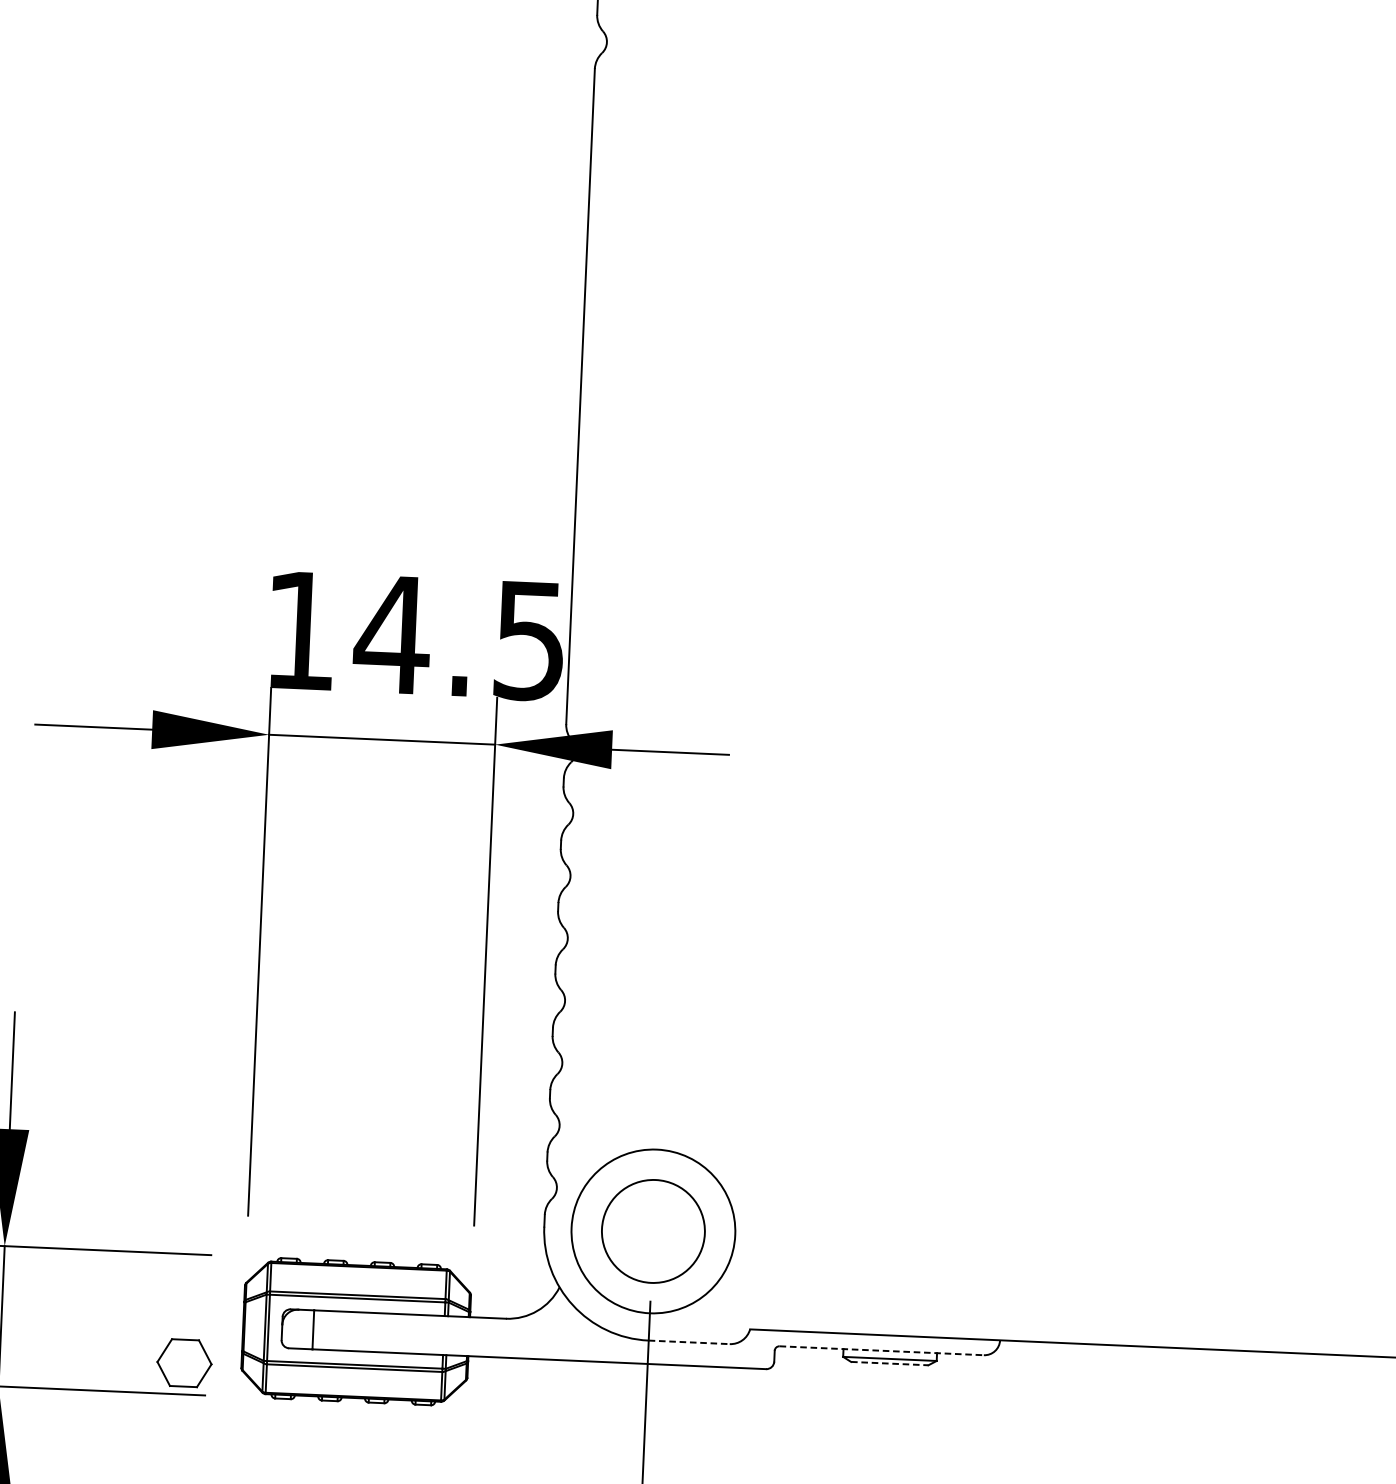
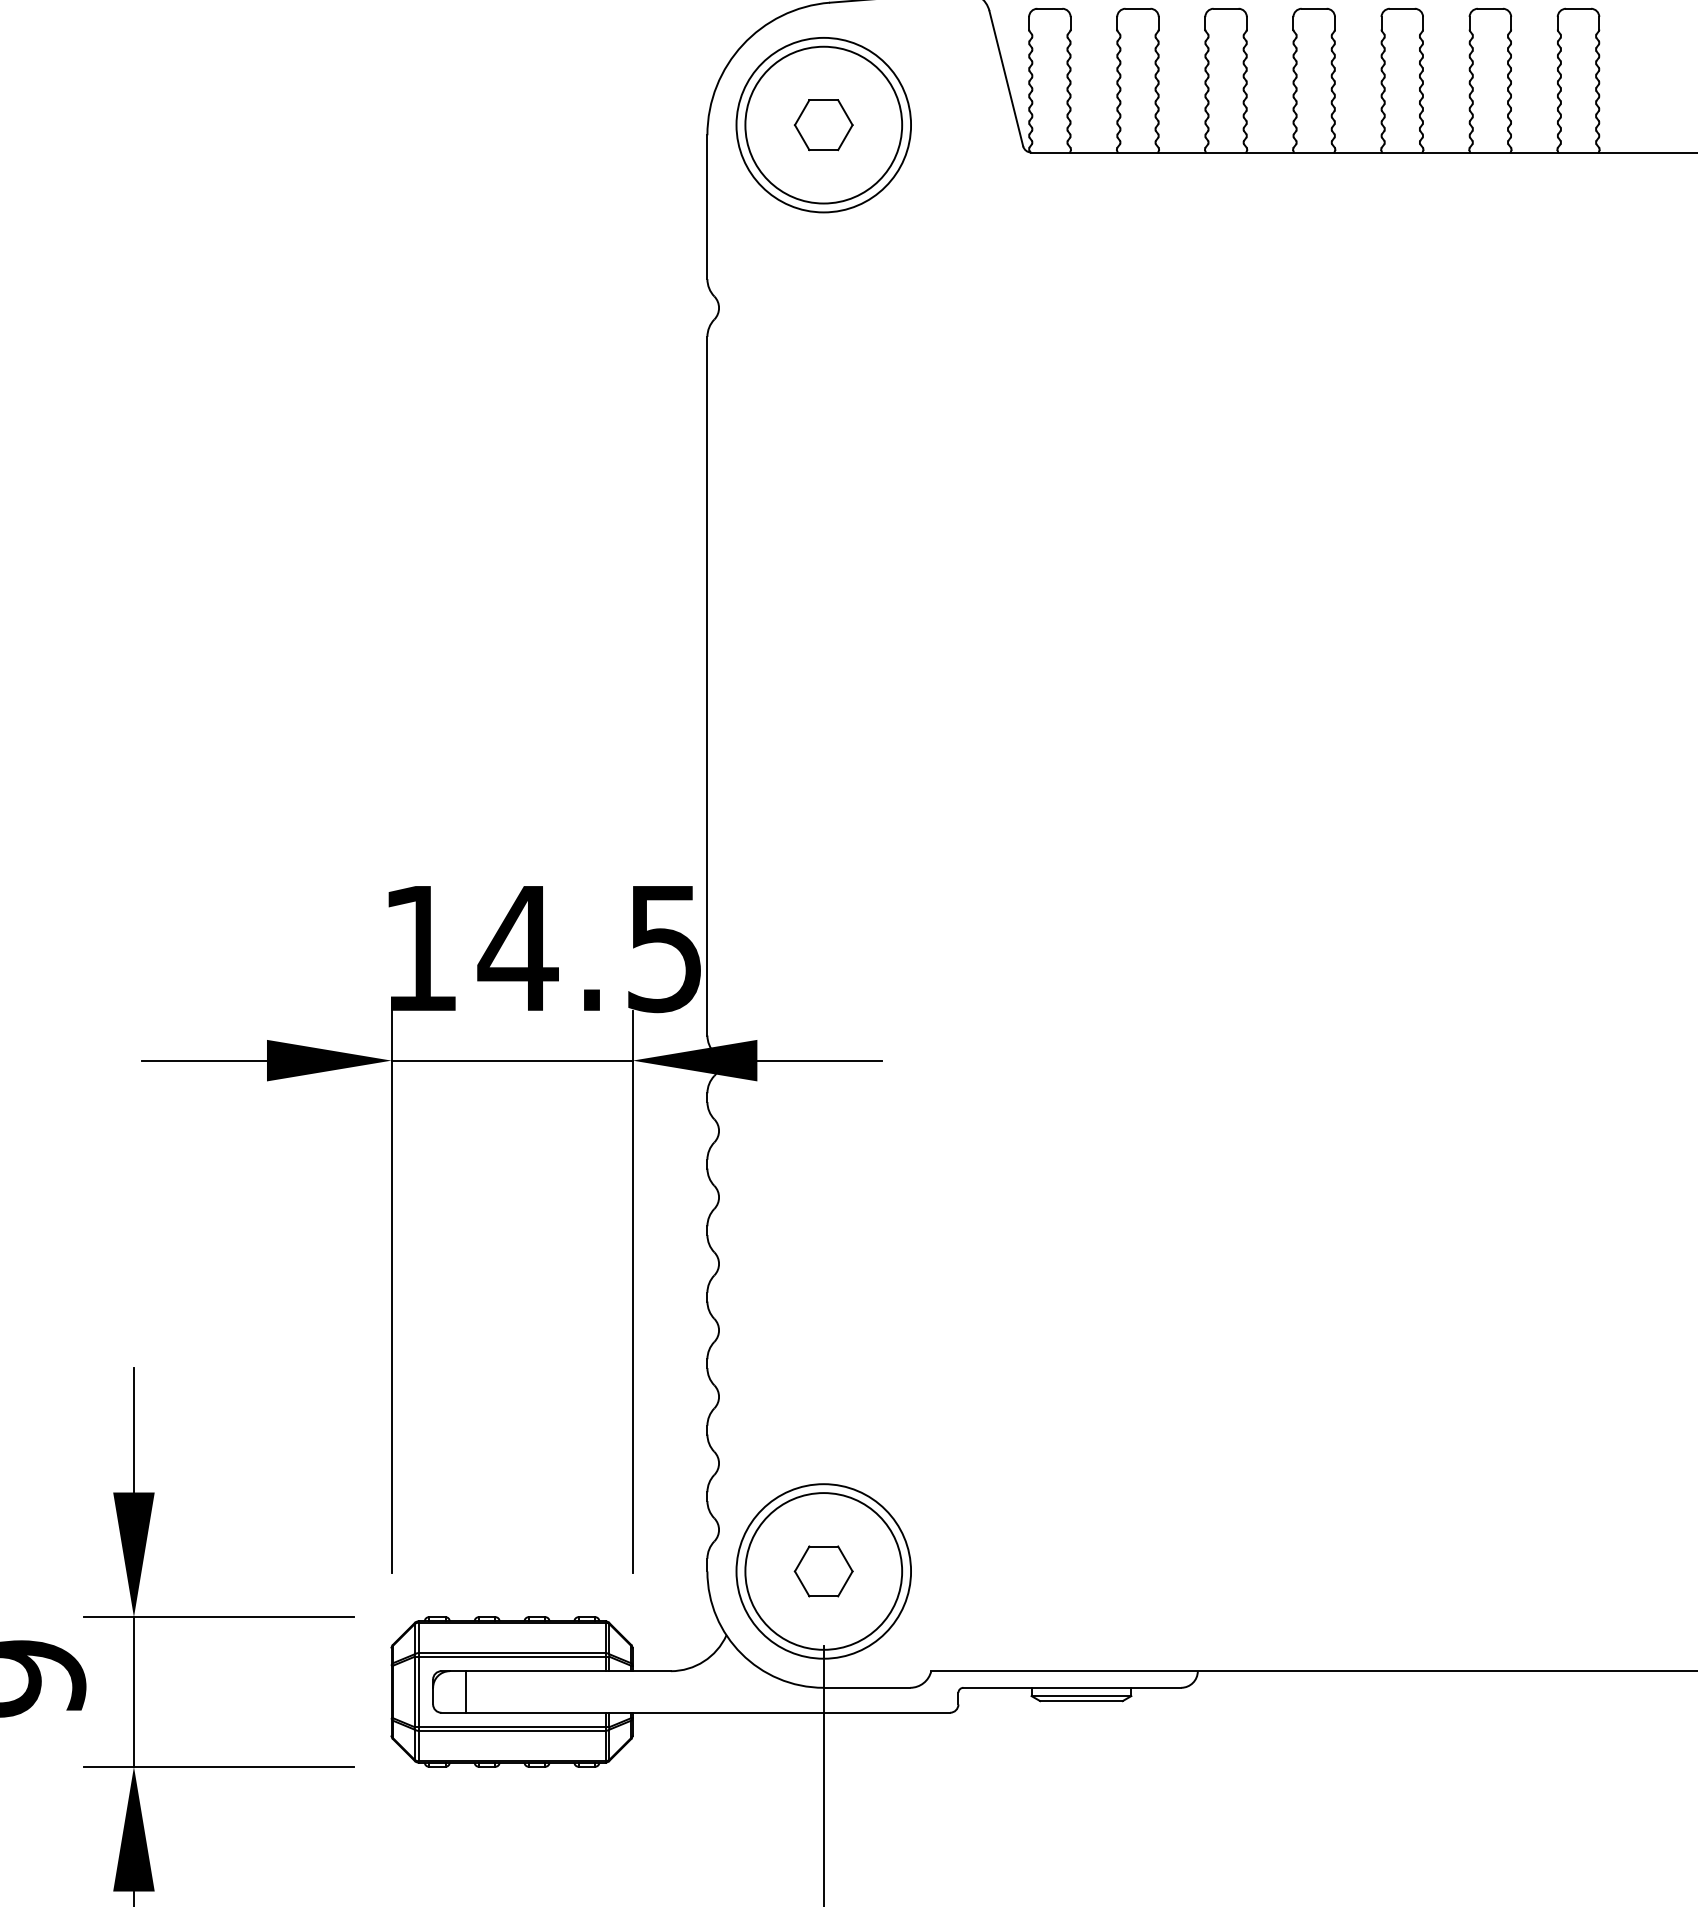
circle: (653, 1231) -> (823, 1571), size x1.43
line: (689, 1342) -> (867, 1687), dashed -> solid
line: (881, 1350) -> (1072, 1687), dashed -> solid
part: (184, 1363) -> (823, 1571), moved
line: (889, 1363) -> (1081, 1701), dashed -> solid

